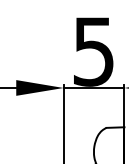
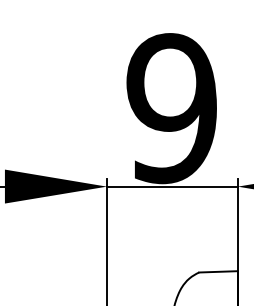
text: (93, 51) -> (171, 108), 5 -> 9

